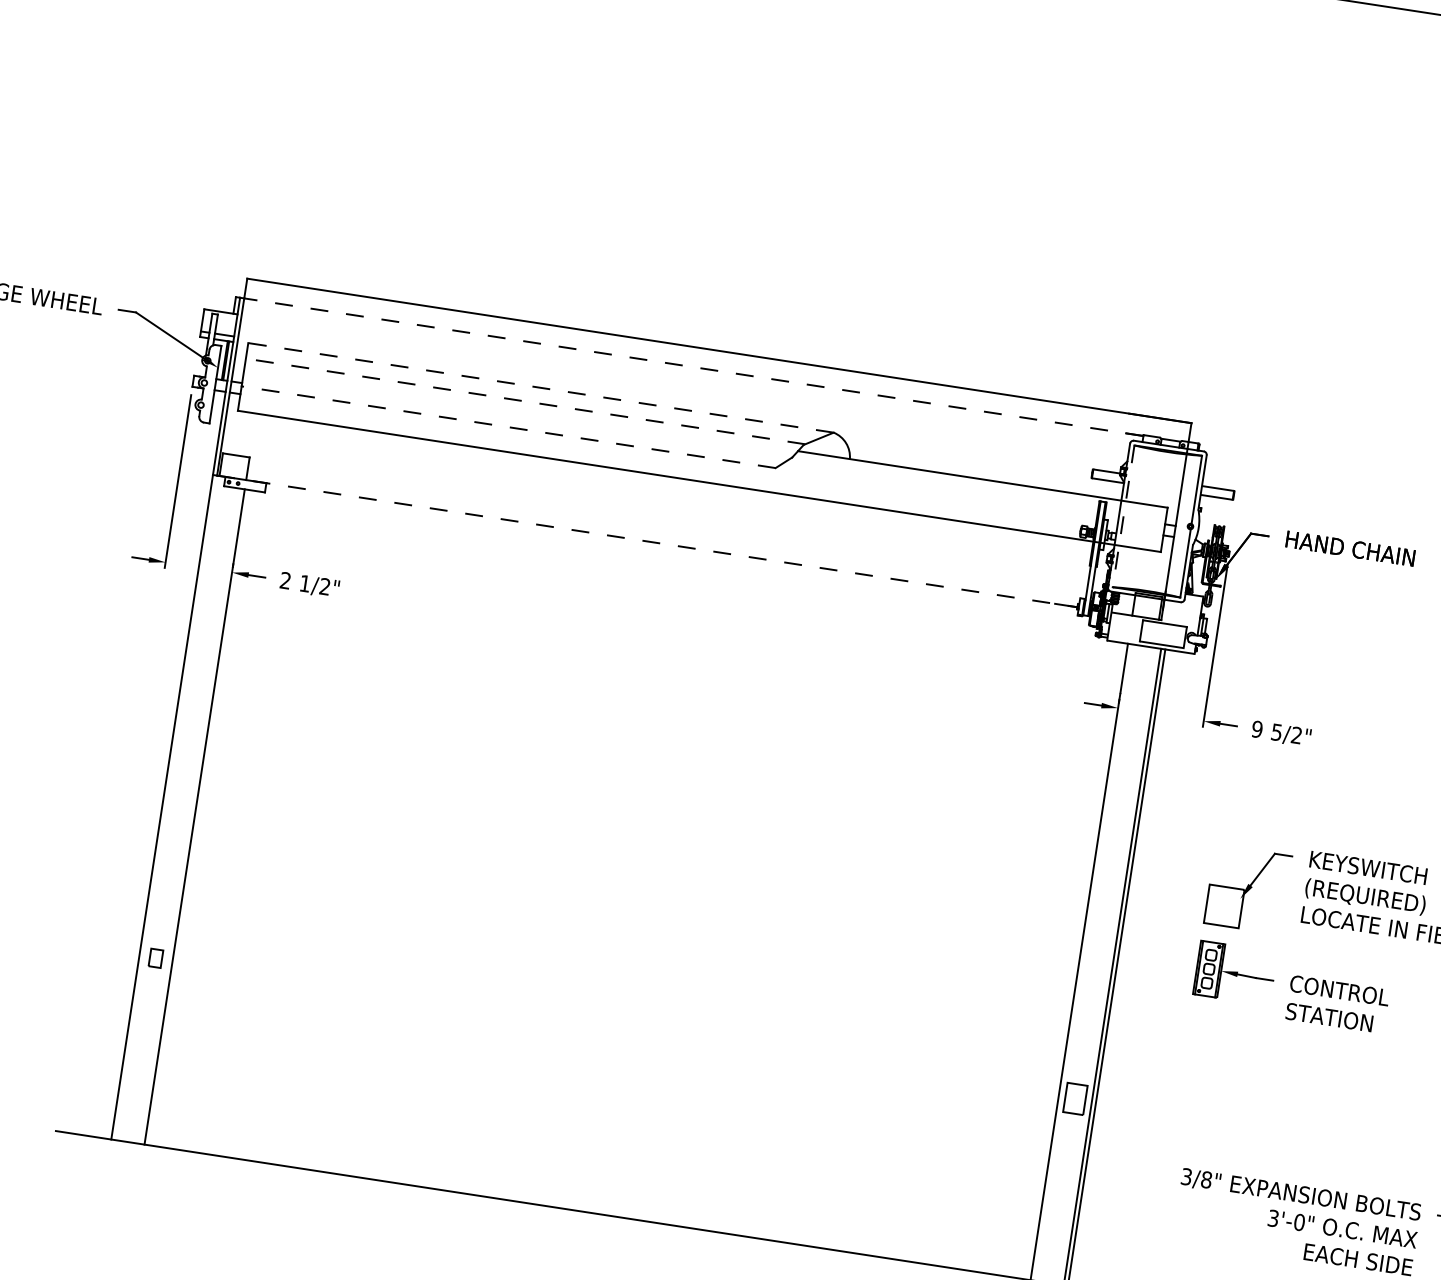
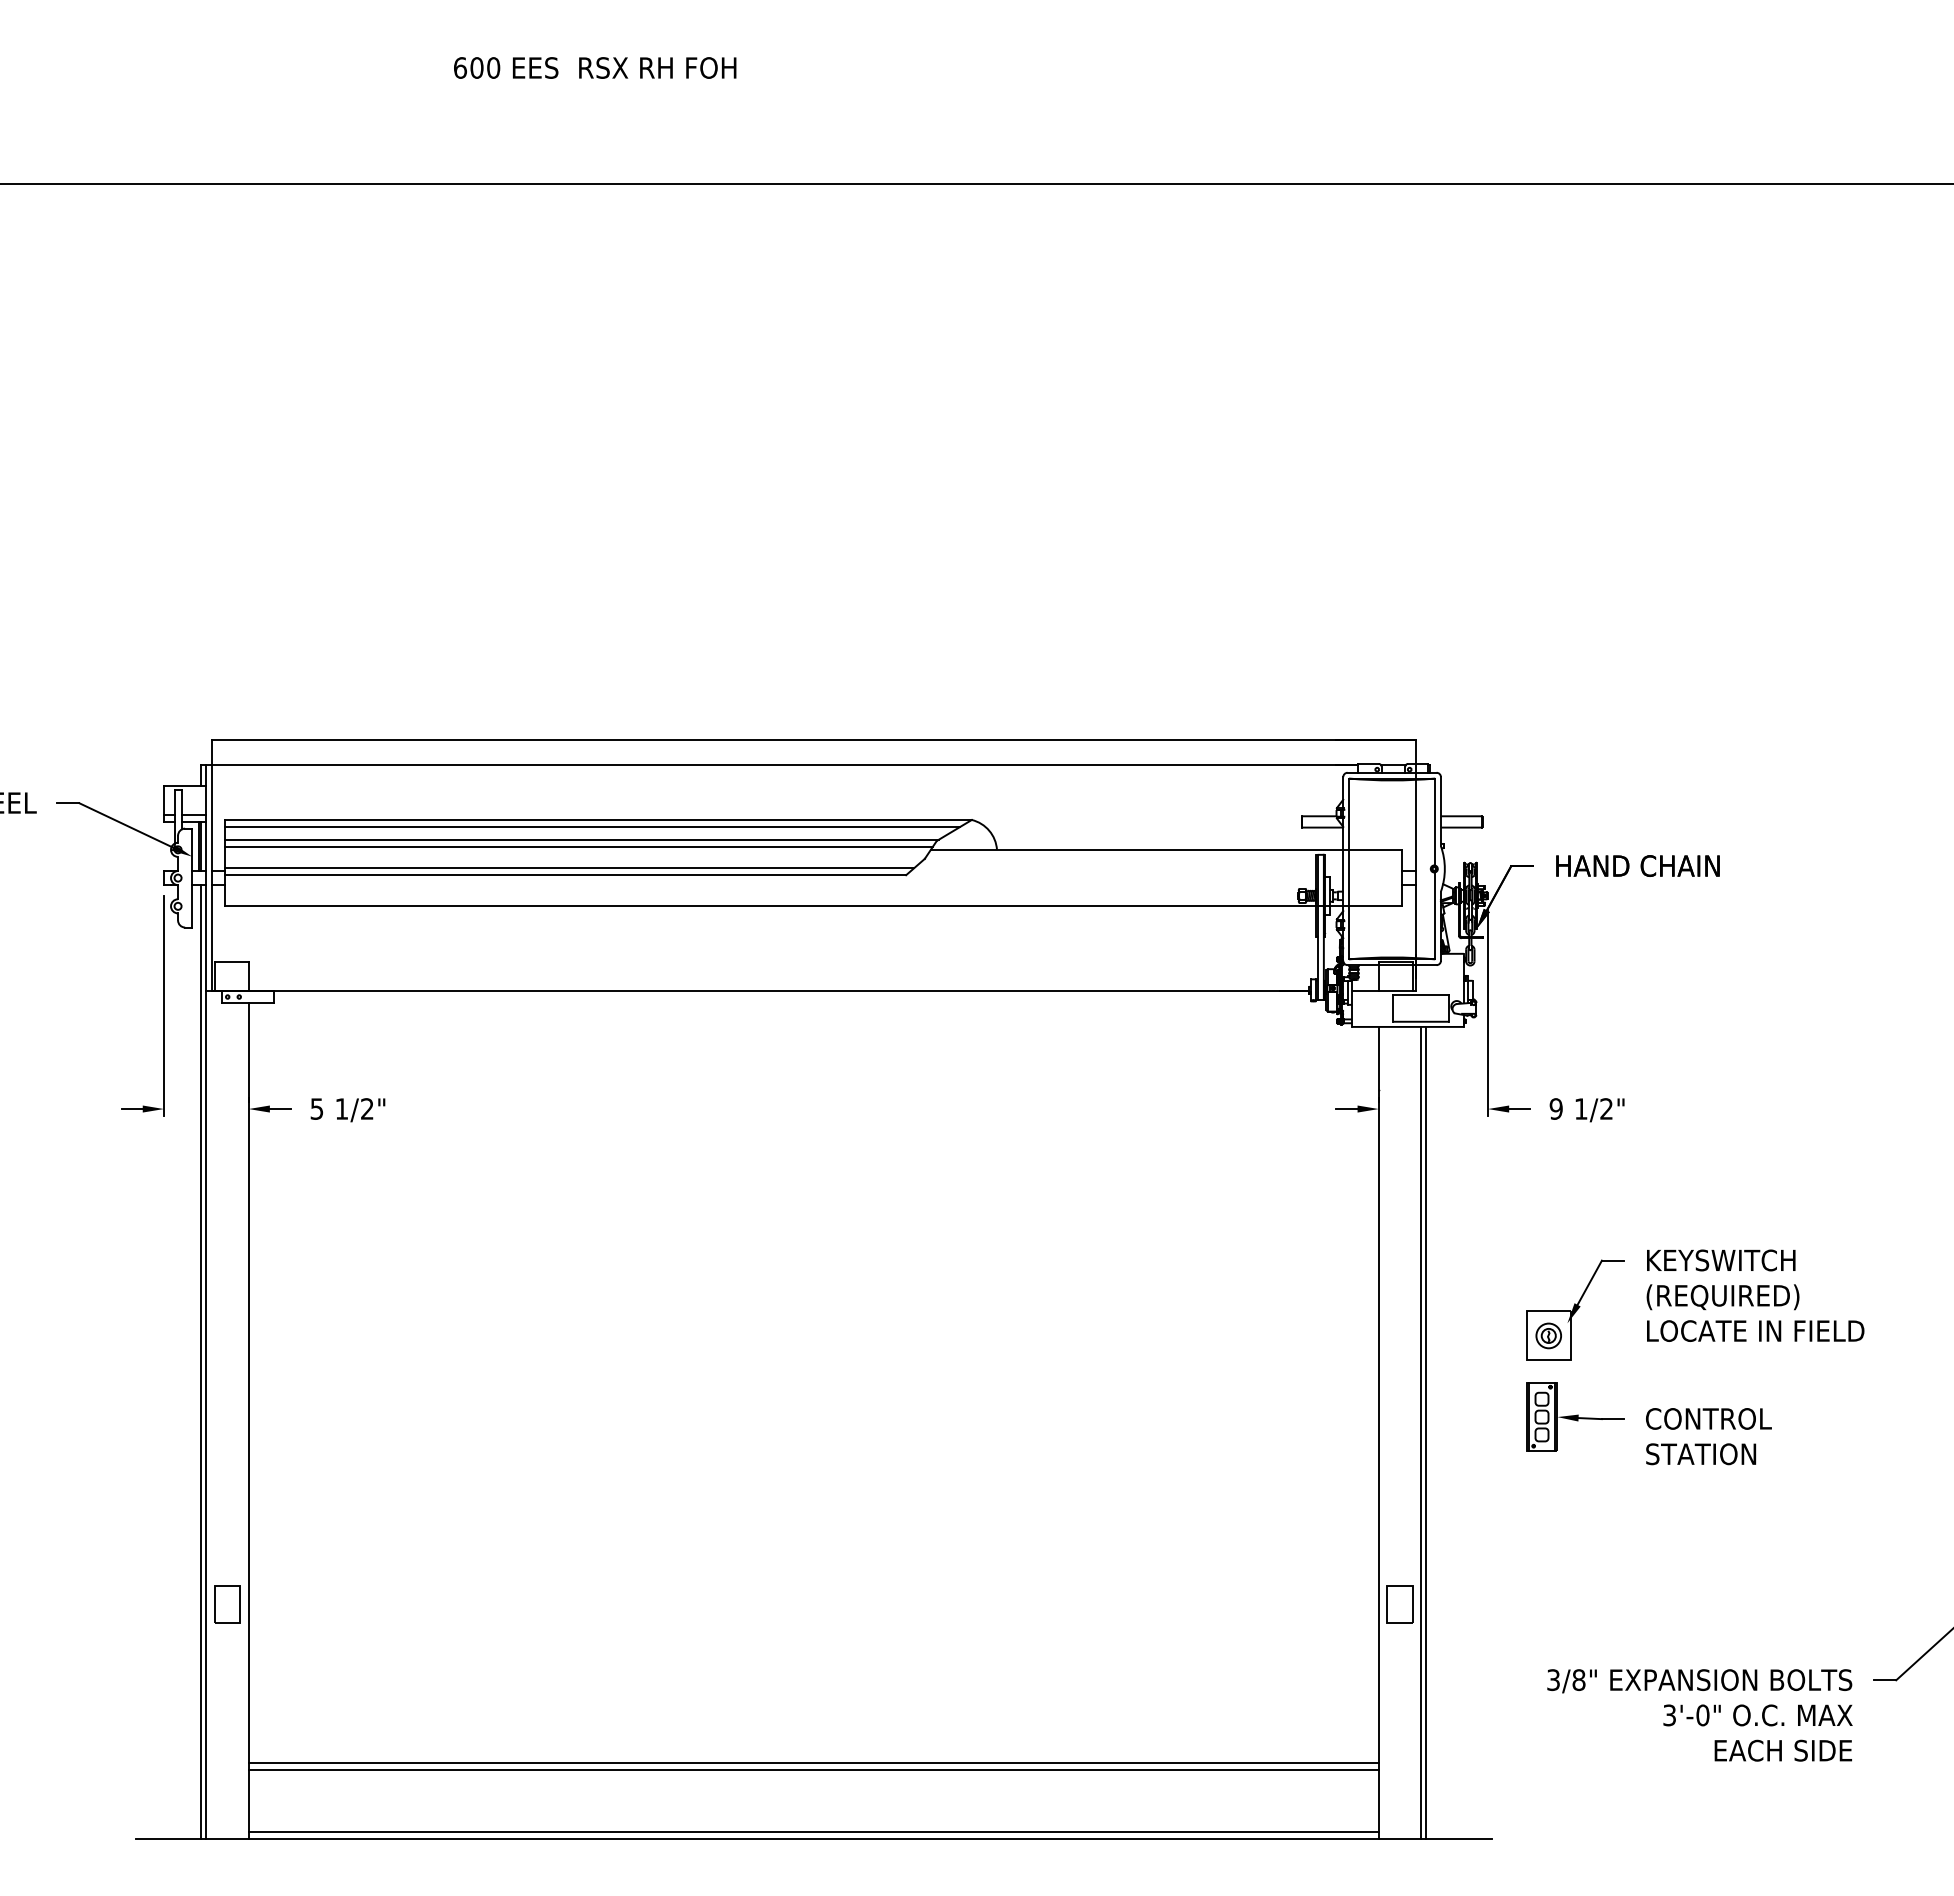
line: (693, 367) -> (784, 765), dashed -> solid
line: (540, 387) -> (597, 819), dashed -> solid
line: (535, 393) -> (592, 827), added
line: (525, 401) -> (581, 839), dashed -> solid
line: (522, 406) -> (578, 846), added
line: (512, 422) -> (569, 868), added
line: (508, 427) -> (565, 875), dashed -> solid
line: (1123, 516) -> (1349, 869), dashed -> solid
line: (647, 541) -> (760, 991), dashed -> solid
text: (285, 580) -> (316, 1108), 2 -> 5
text: (1277, 732) -> (1581, 1108), 5/2" -> 1/2"
line: (164, 764) -> (201, 1361), added
part: (1224, 906) -> (1548, 1335), added
part: (156, 958) -> (227, 1604), size x1.67
line: (596, 1153) -> (813, 1763), added
line: (595, 1158) -> (813, 1770), added
line: (588, 1206) -> (813, 1831), added

